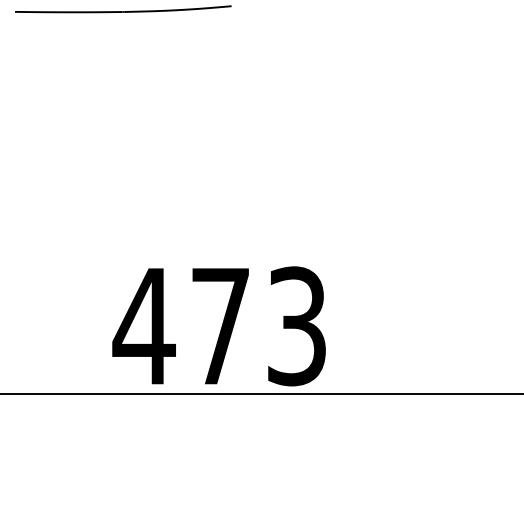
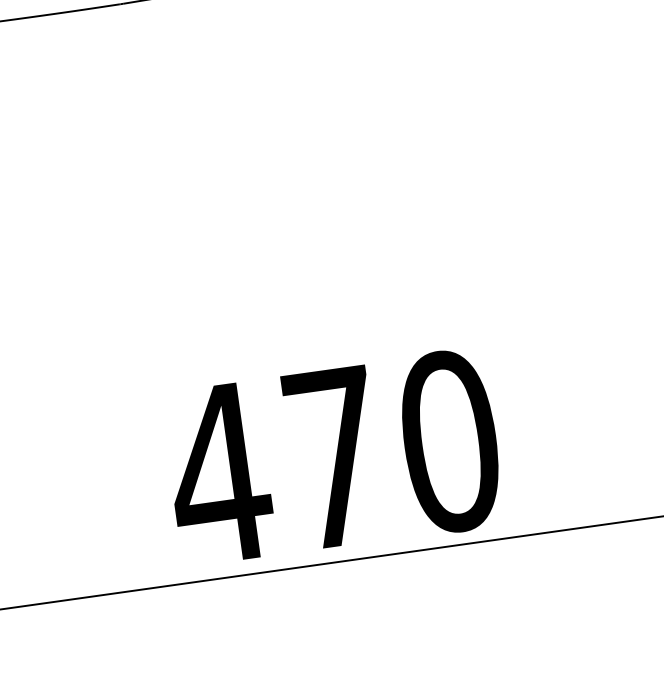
text: (297, 326) -> (450, 441), 473 -> 470

